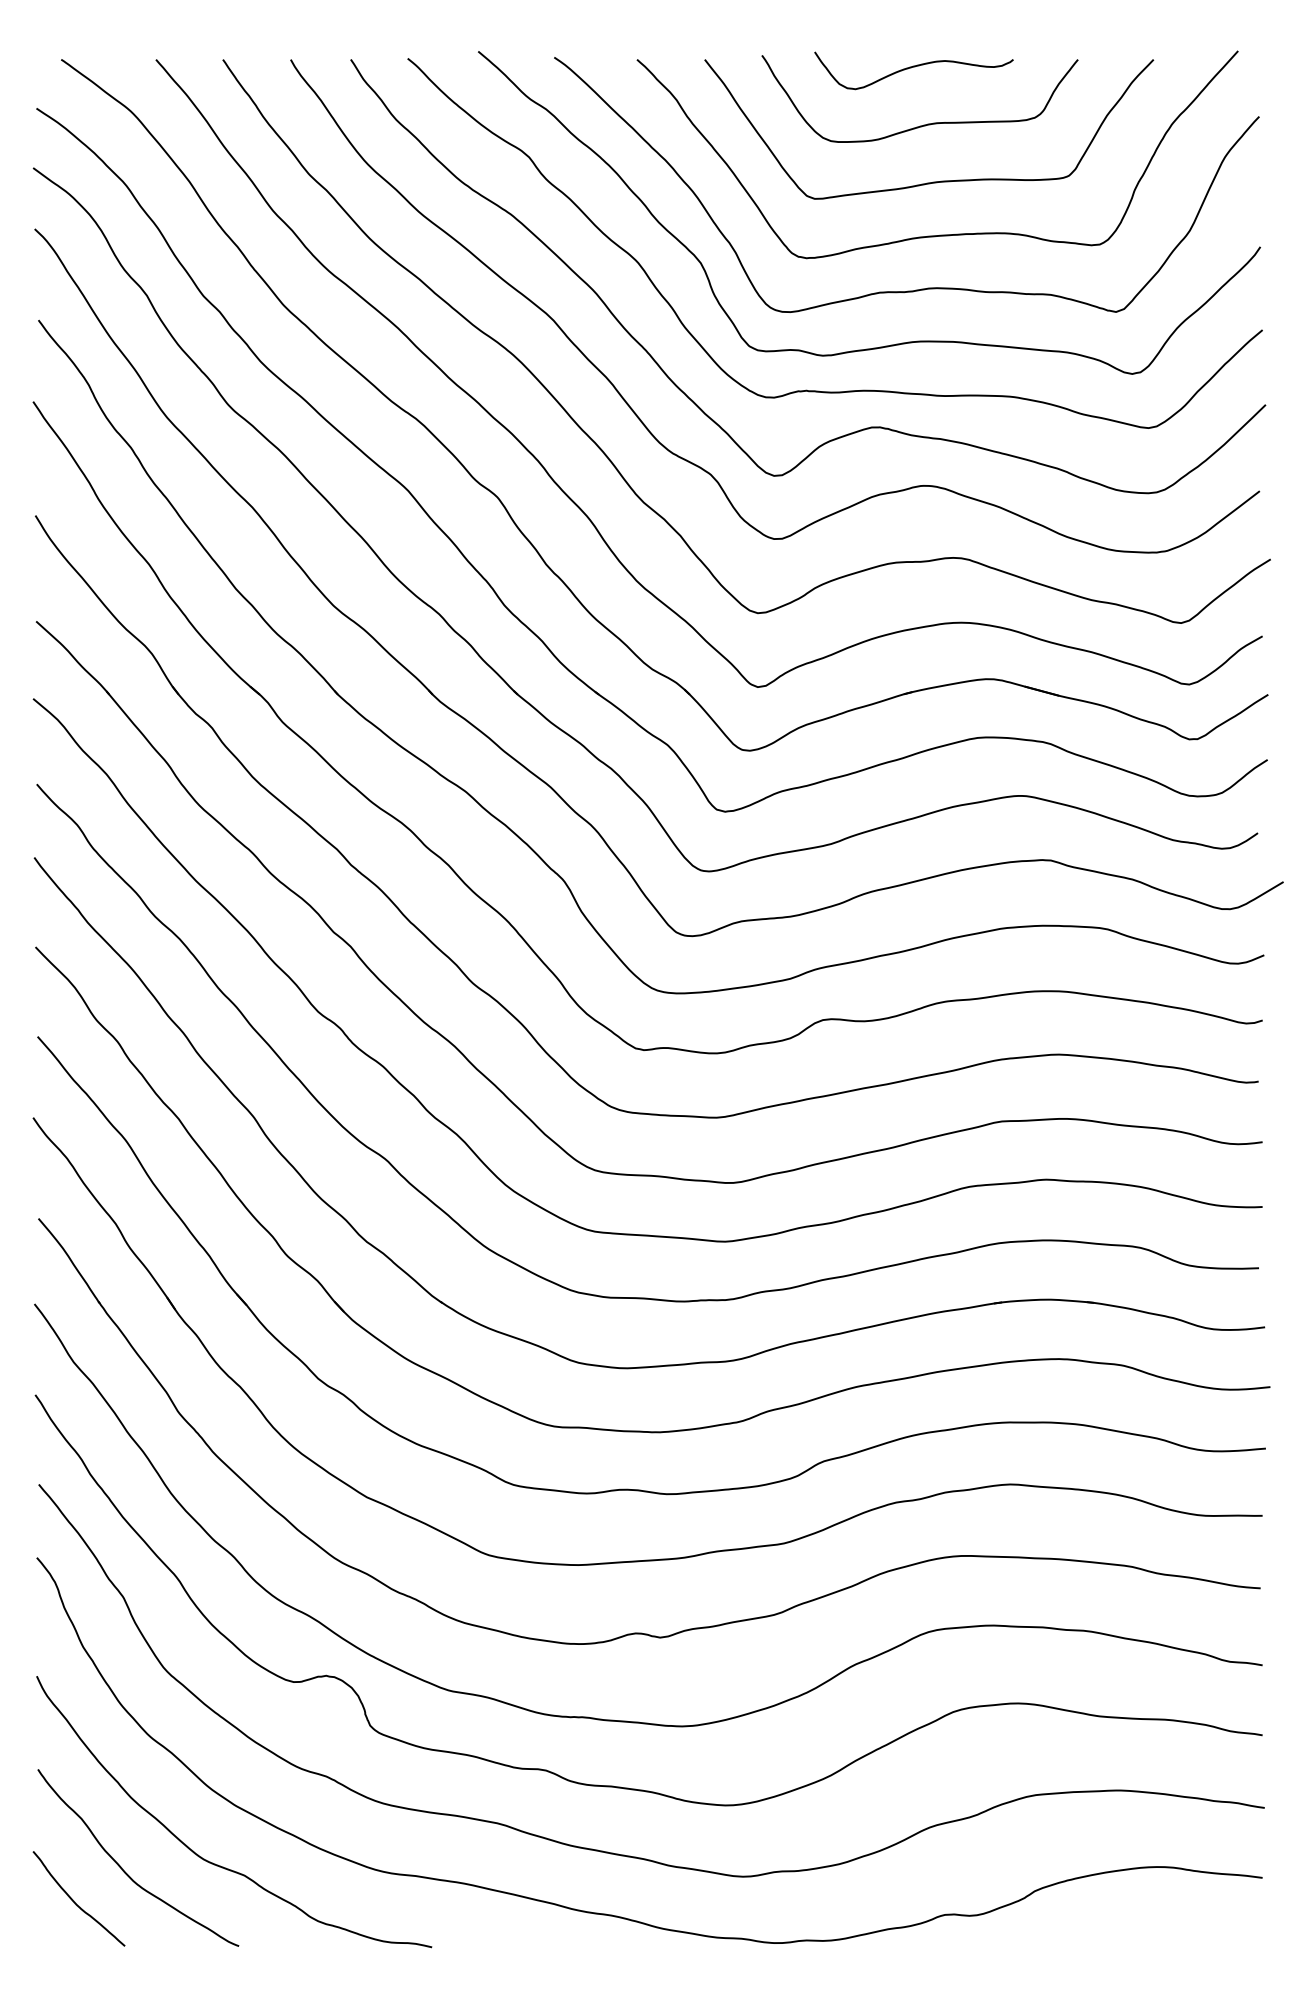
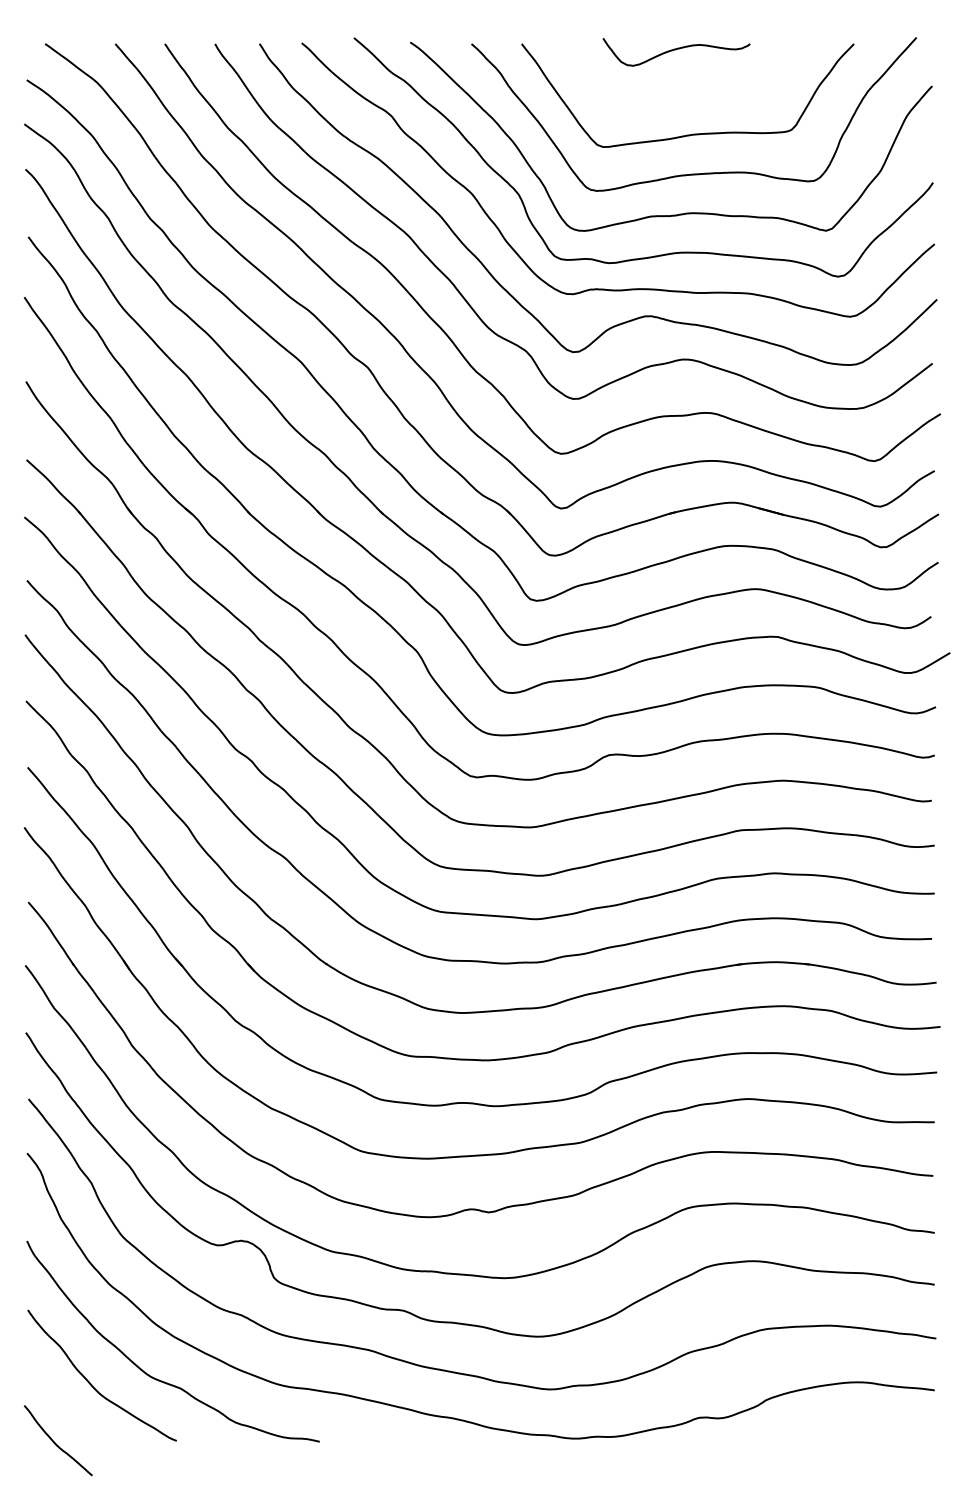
curve: (927, 123) -> (686, 91), removed
curve: (74, 1901) -> (54, 1442), moved

